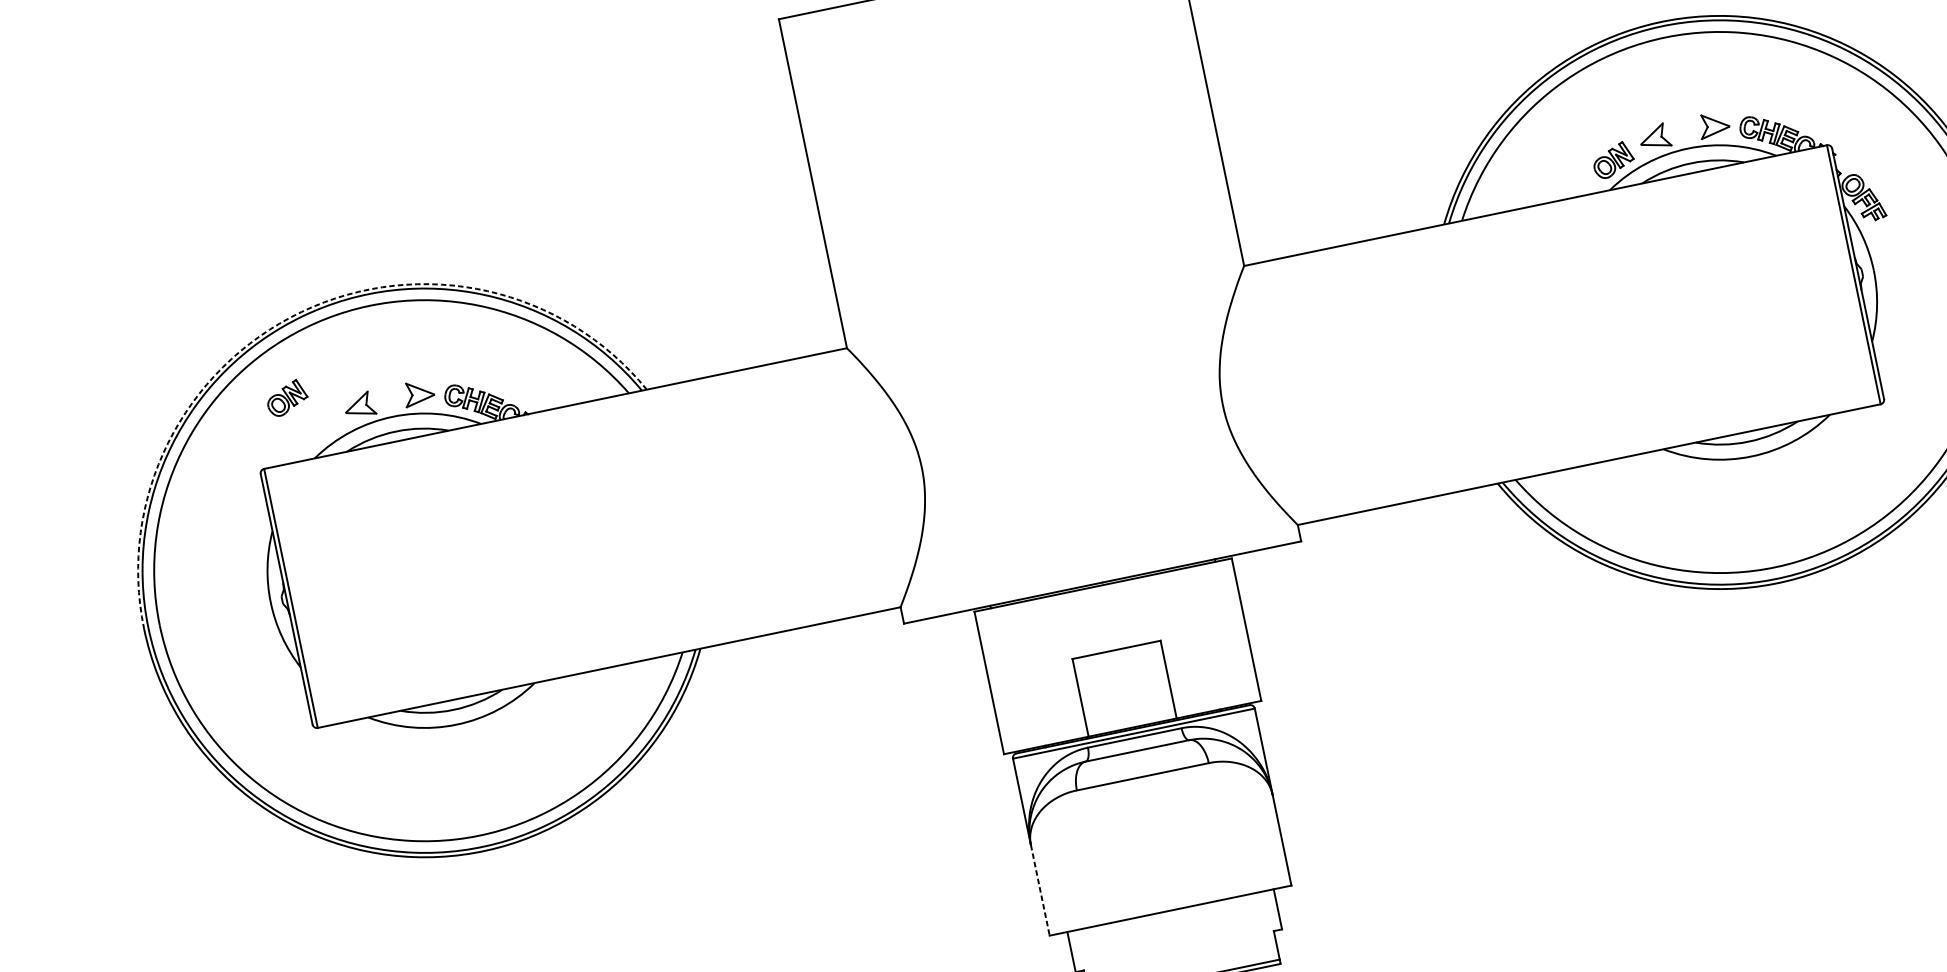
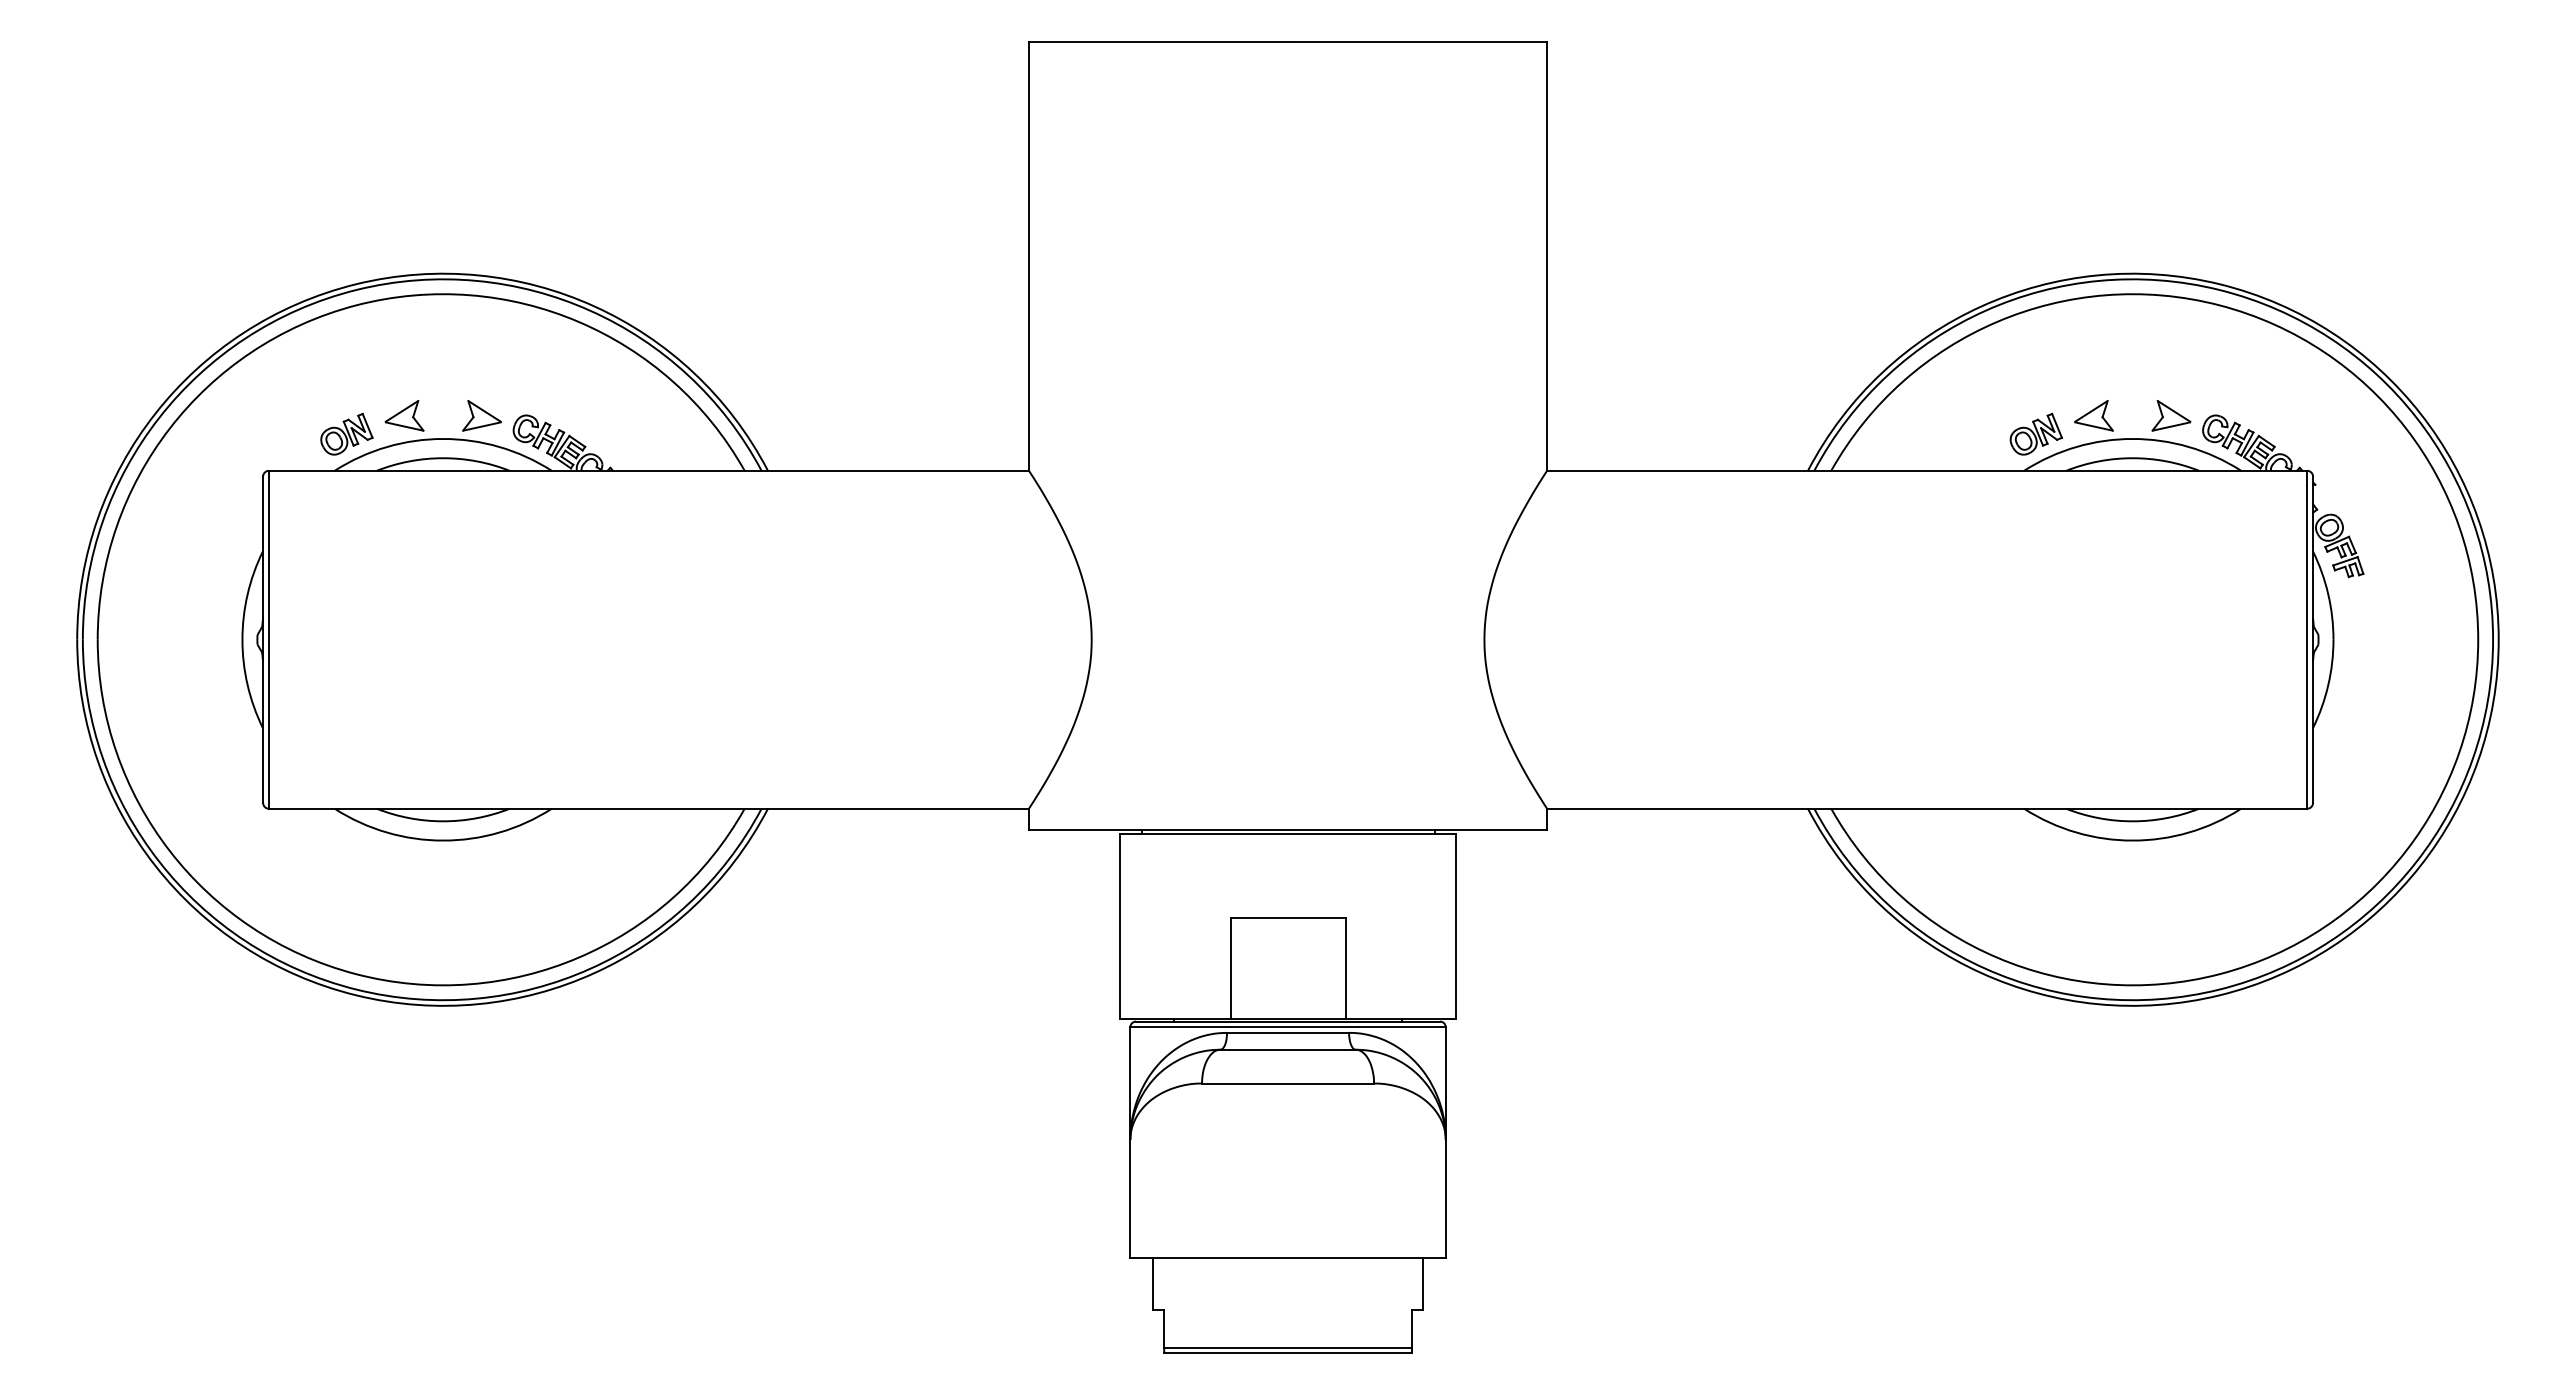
arc: (301, 312) -> (356, 284), dashed -> solid
part: (286, 397) -> (346, 433), moved
line: (1040, 890) -> (1130, 1199), dashed -> solid

